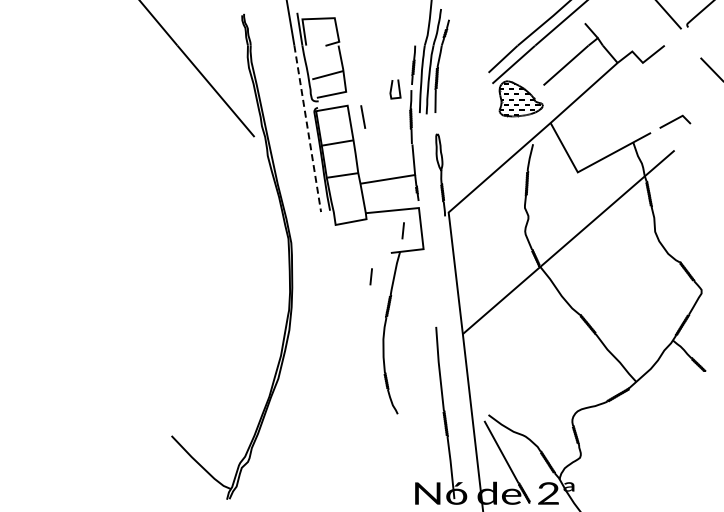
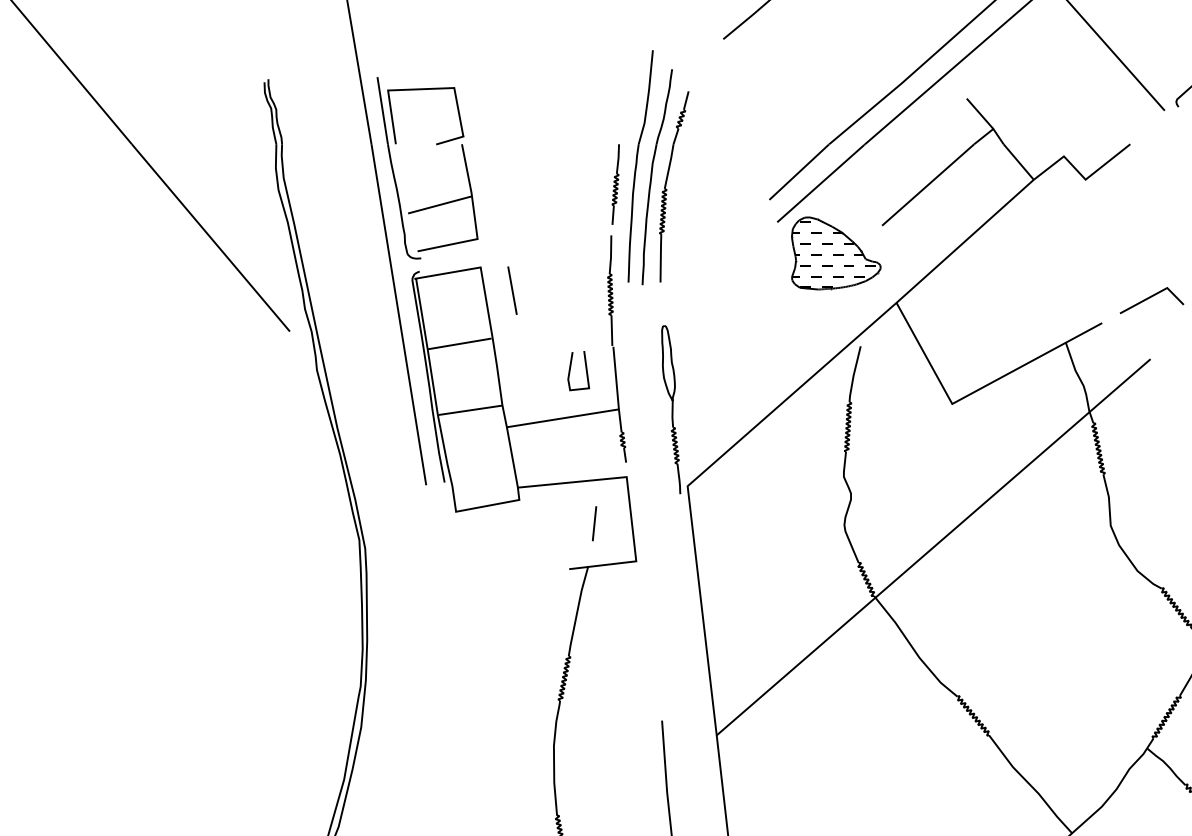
line: (398, 89) -> (584, 371), moved
line: (307, 129) -> (398, 316), dashed -> solid
line: (370, 276) -> (527, 617), removed

